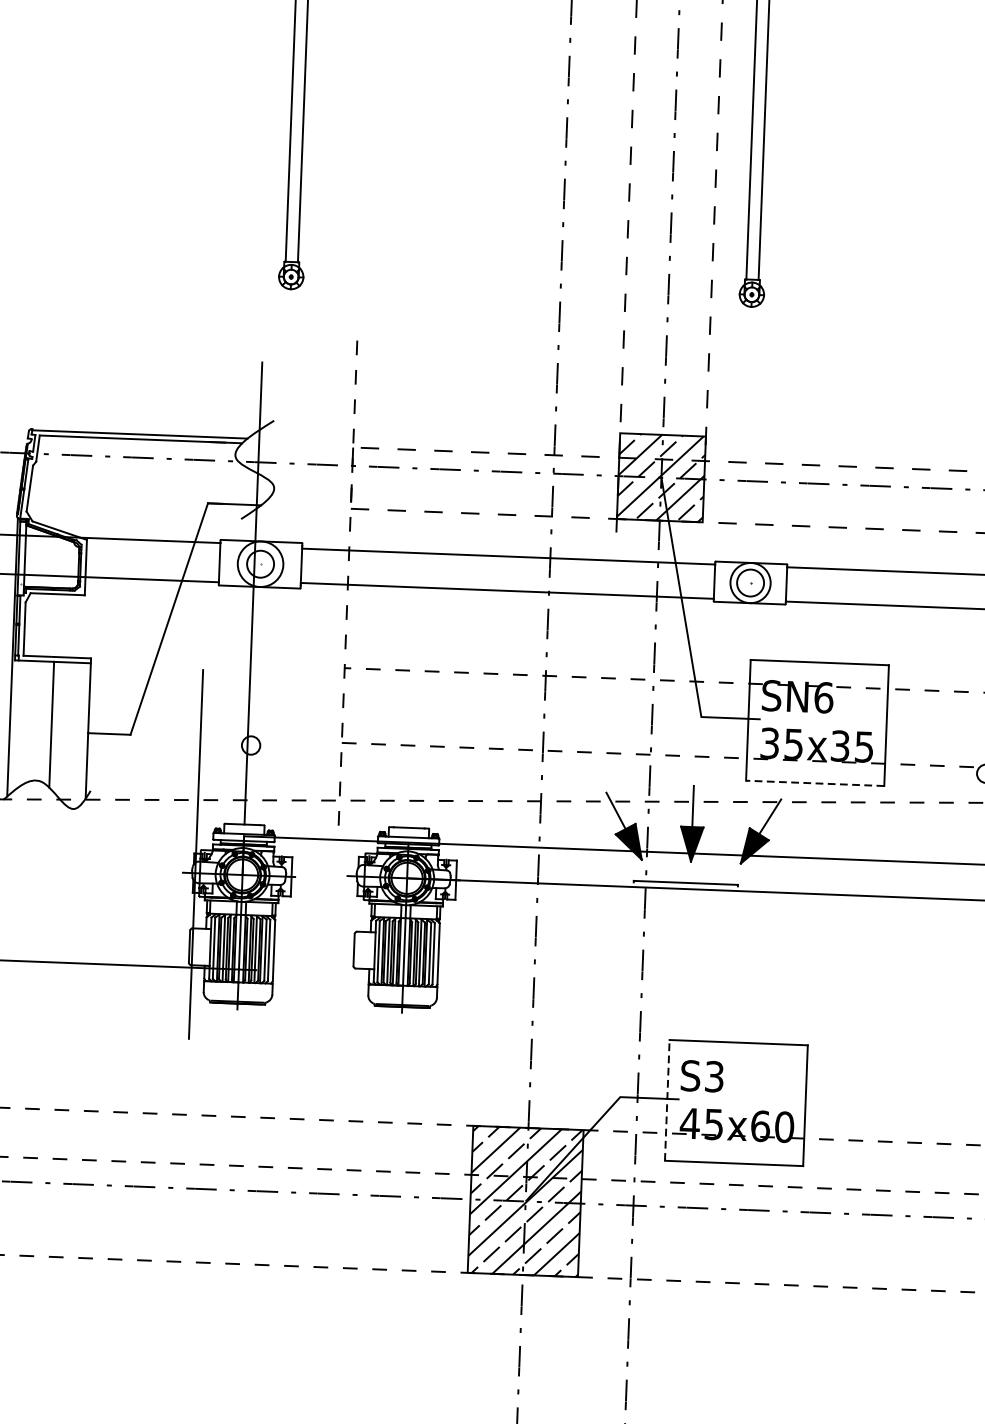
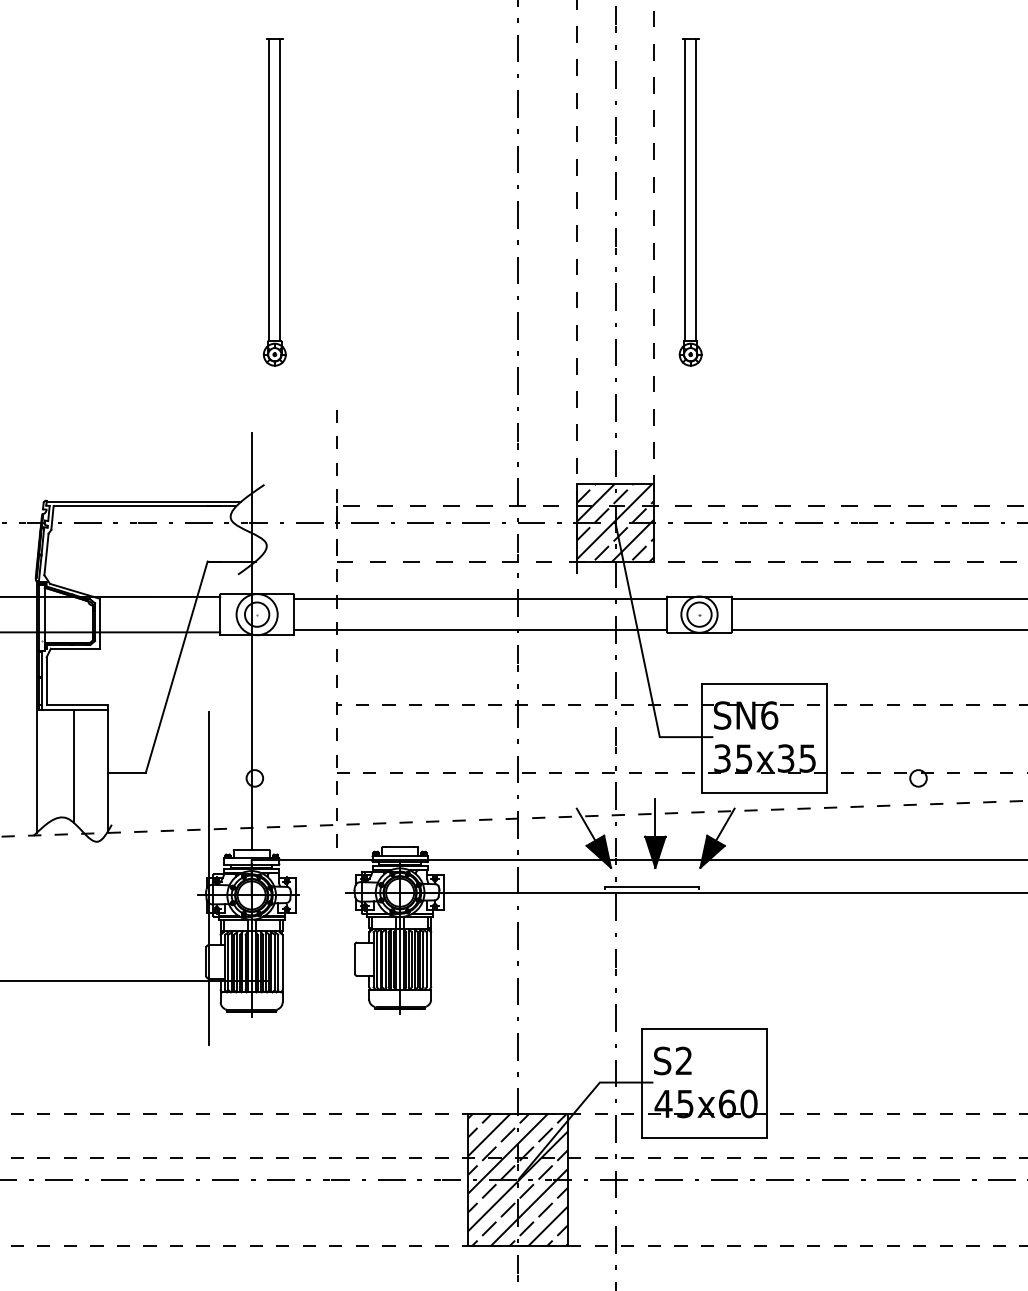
line: (815, 782) -> (764, 792), dashed -> solid
text: (713, 1077) -> (683, 1061), S3 -> S2
line: (667, 1099) -> (642, 1083), dashed -> solid

